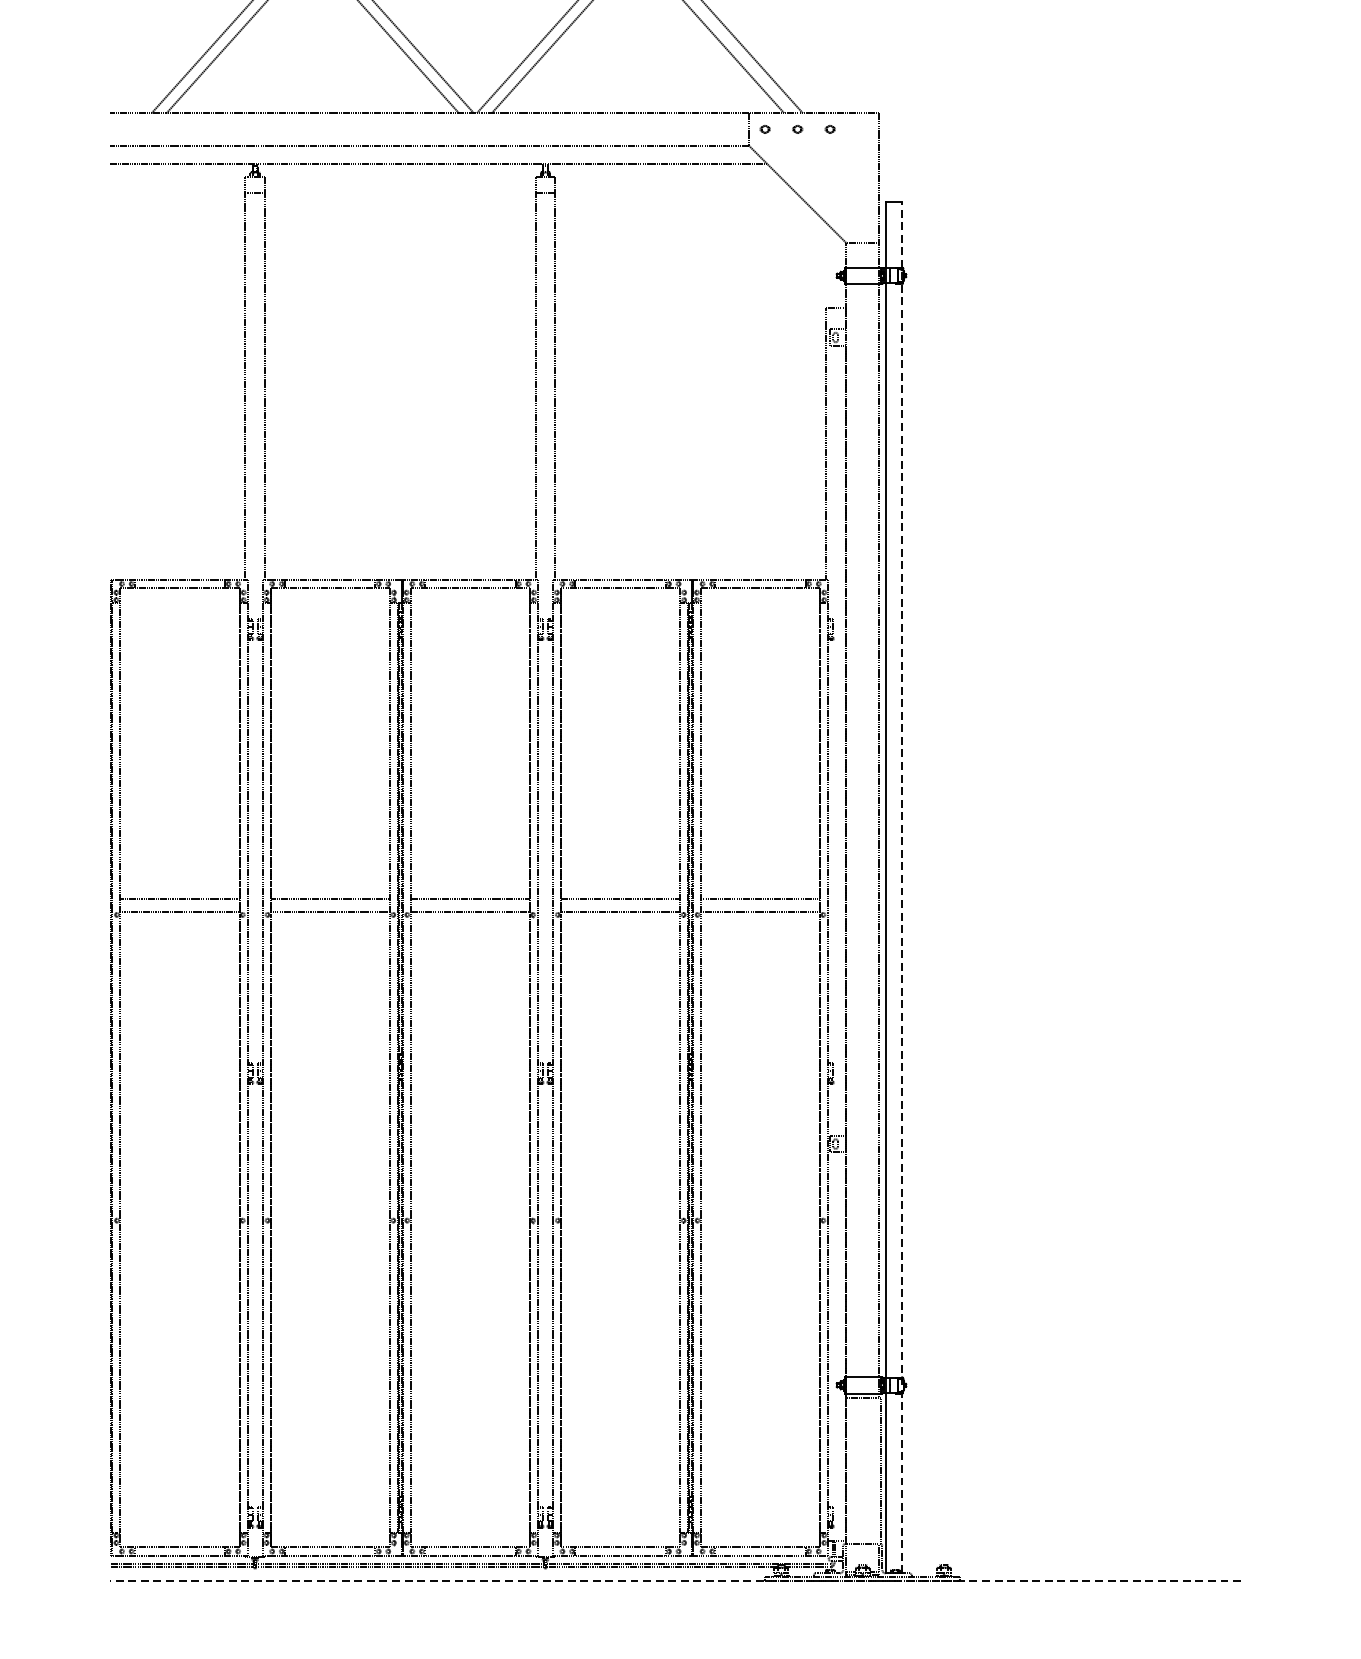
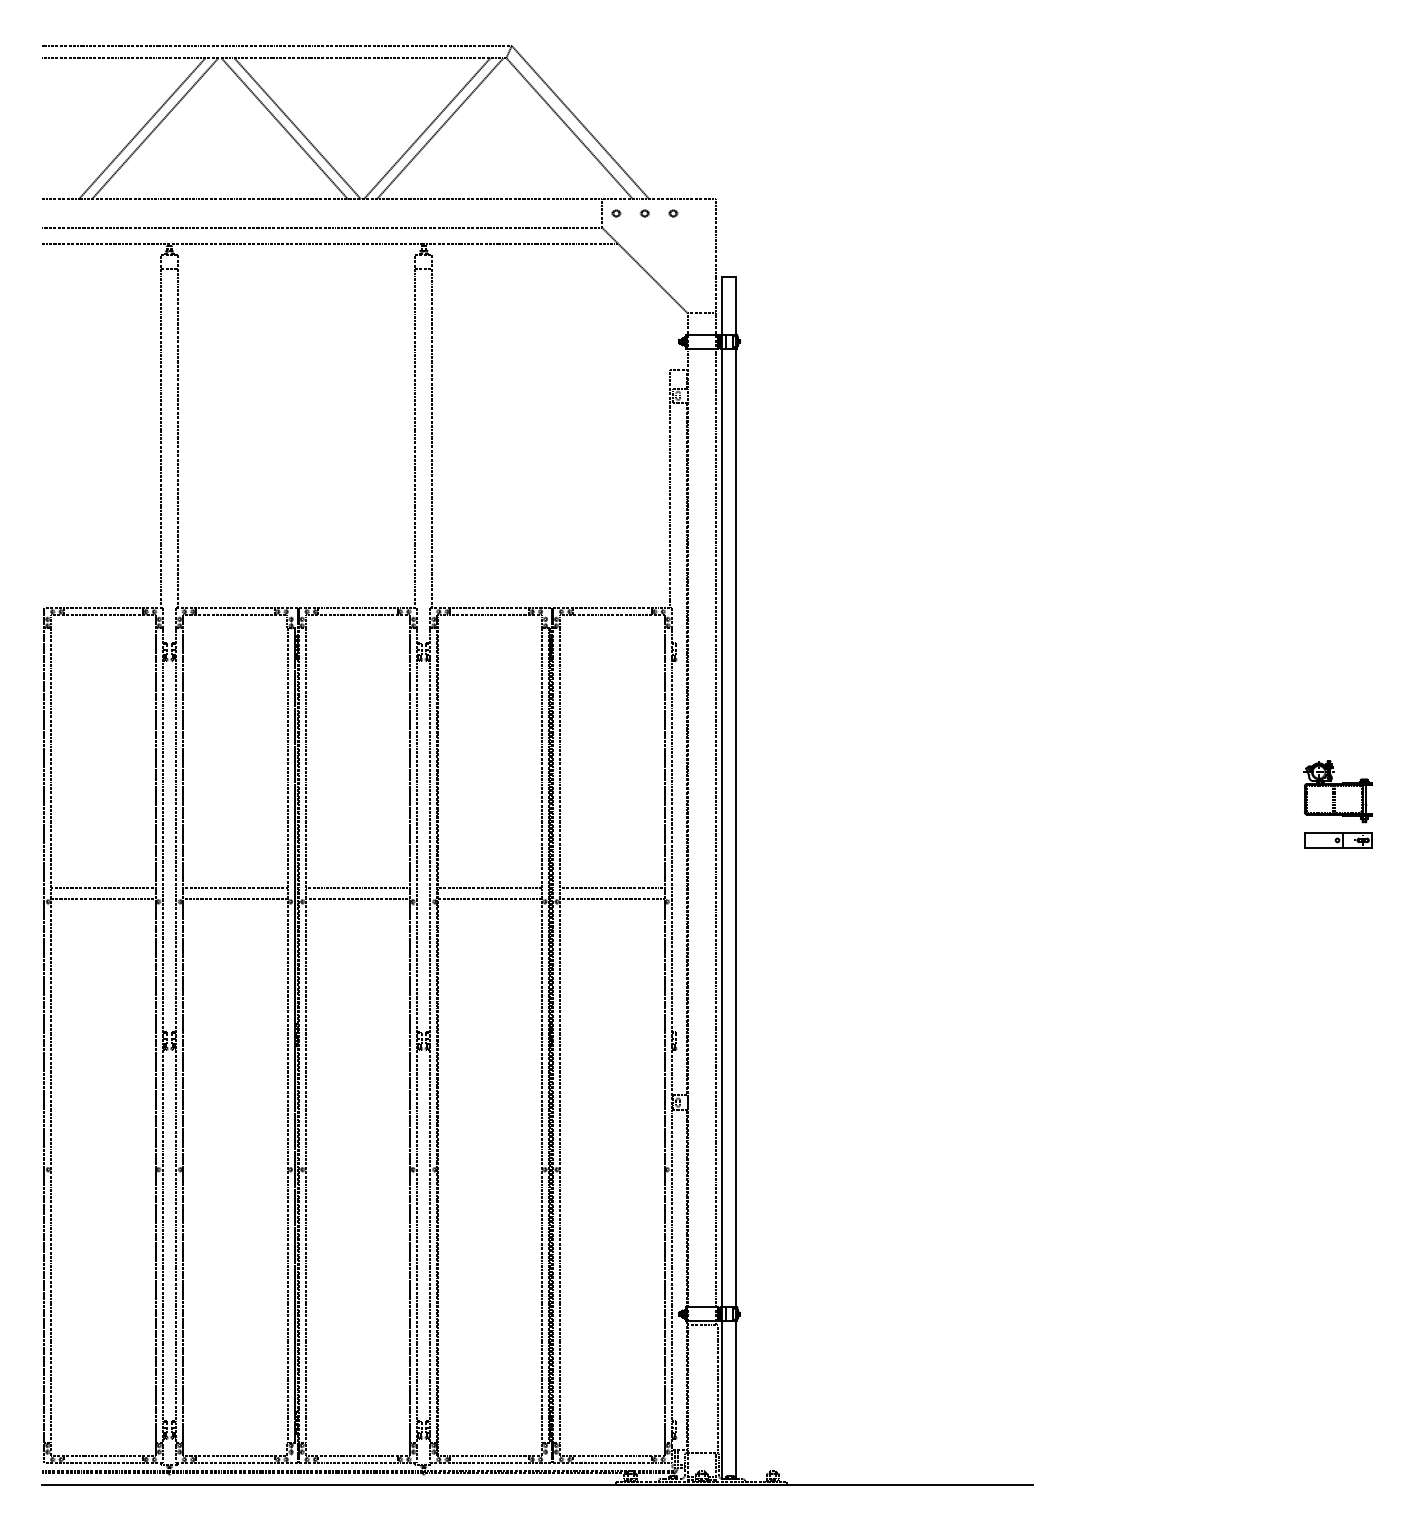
line: (902, 887) -> (736, 877), dashed -> solid
line: (675, 1581) -> (537, 1485), dashed -> solid

